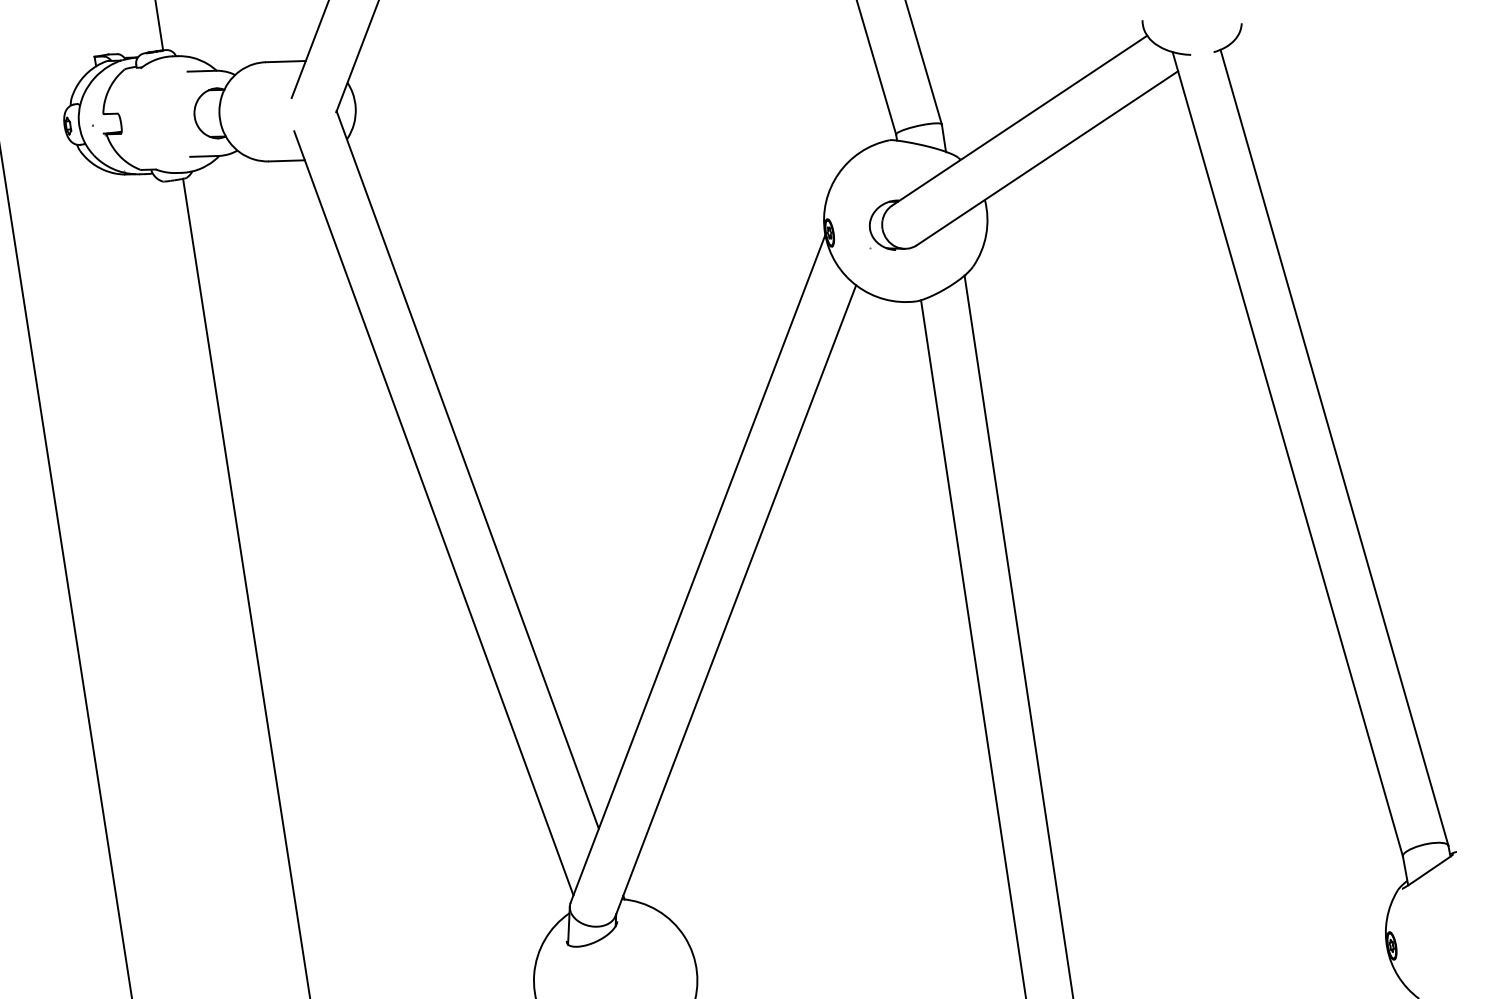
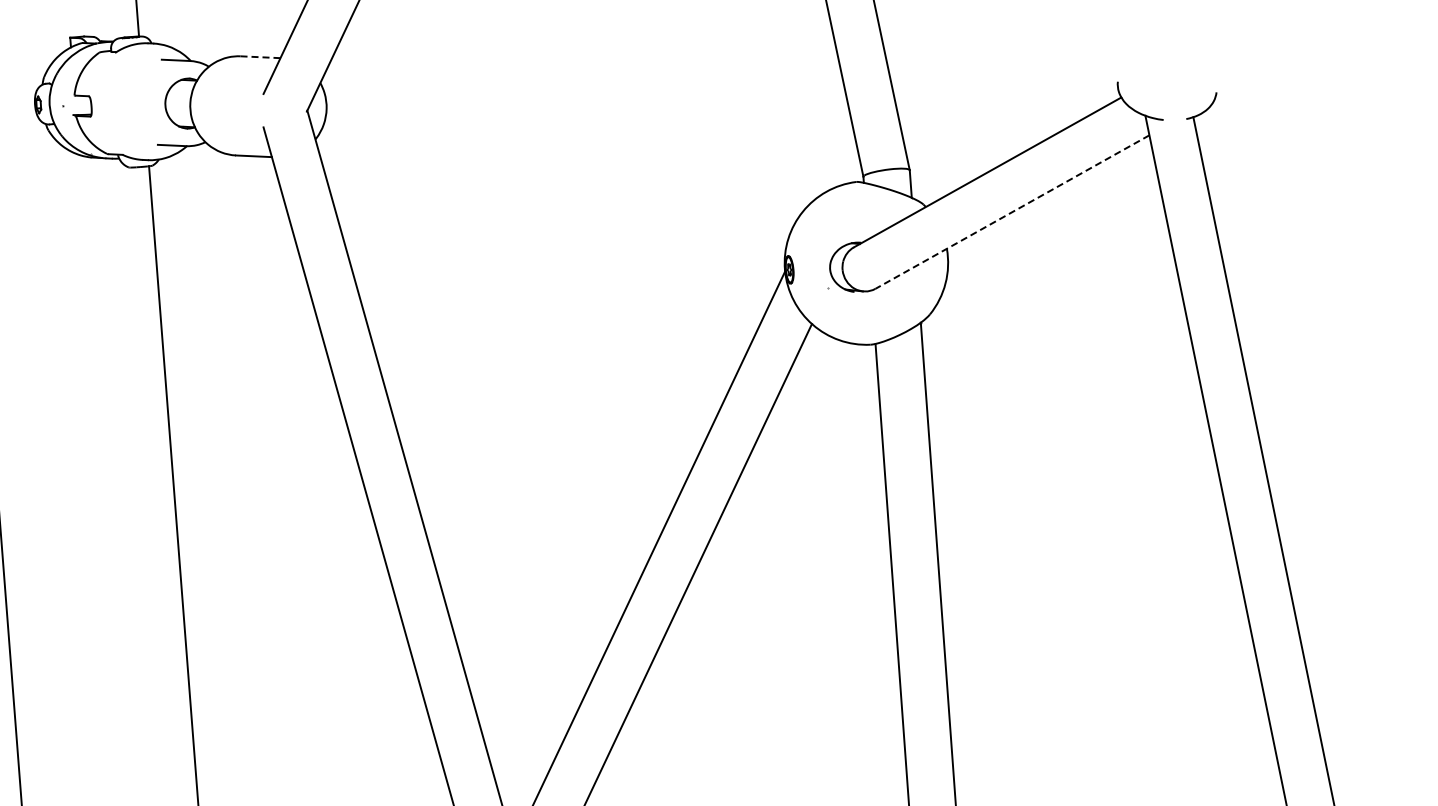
line: (285, 61) -> (260, 57), solid -> dashed
line: (1047, 158) -> (1012, 212), solid -> dashed

